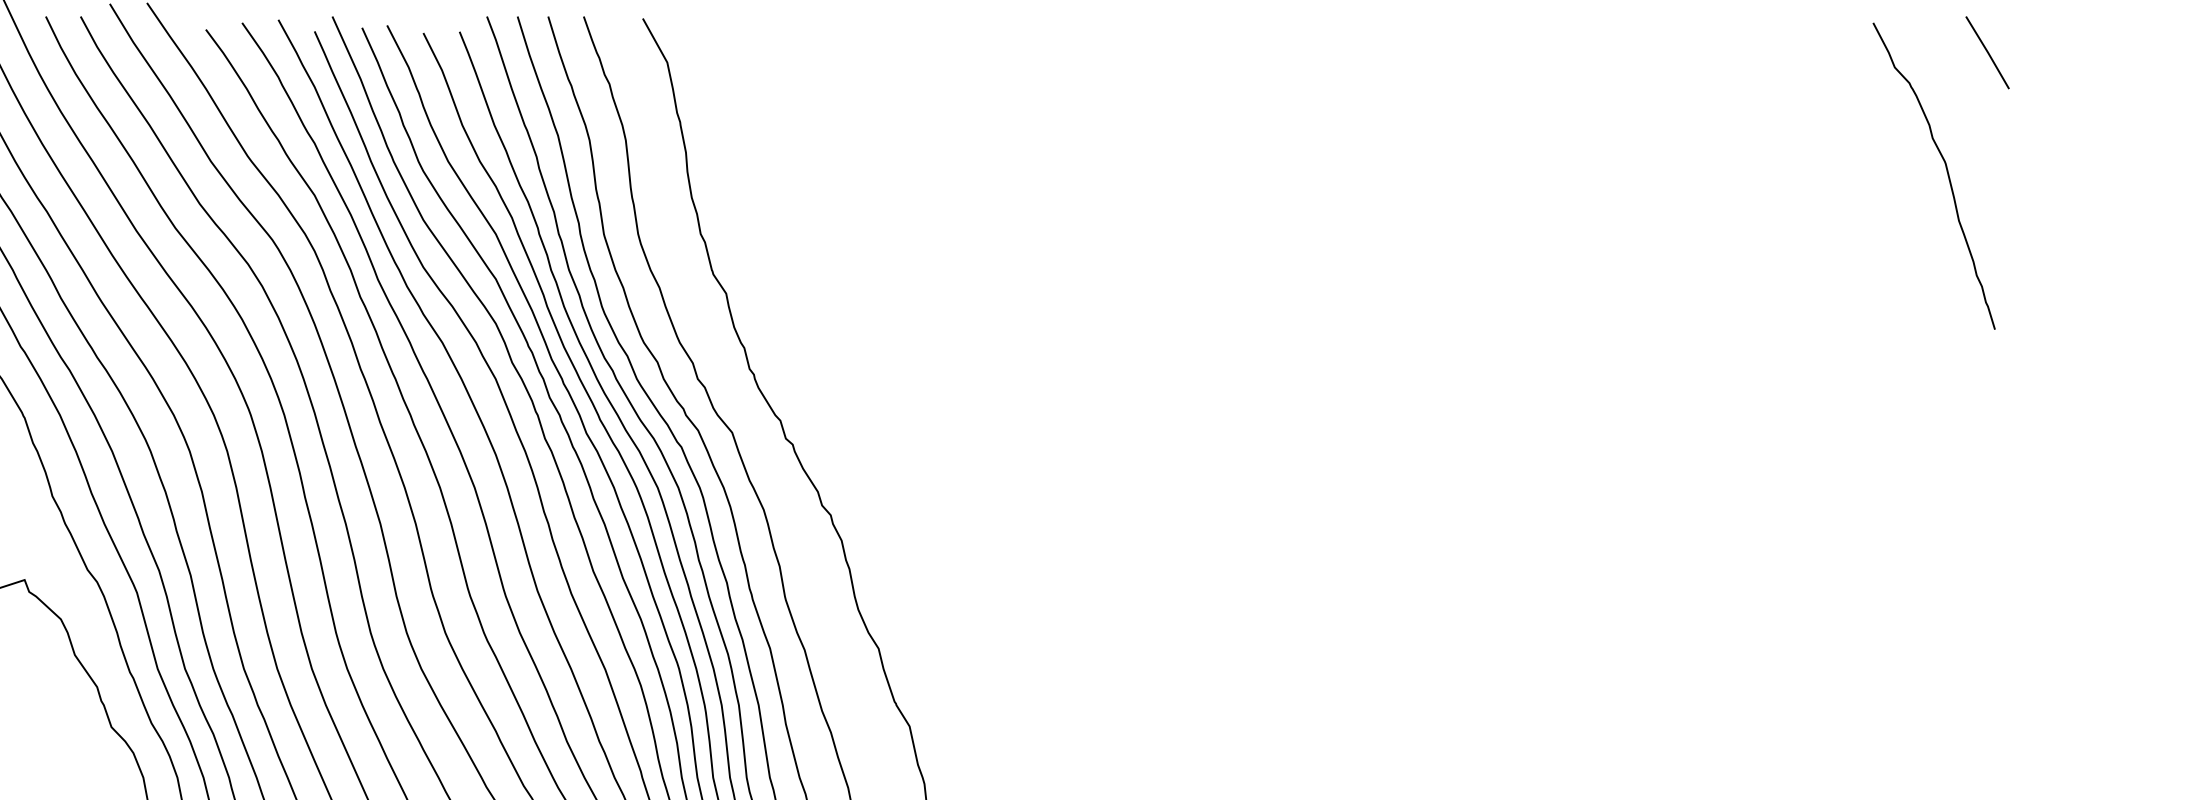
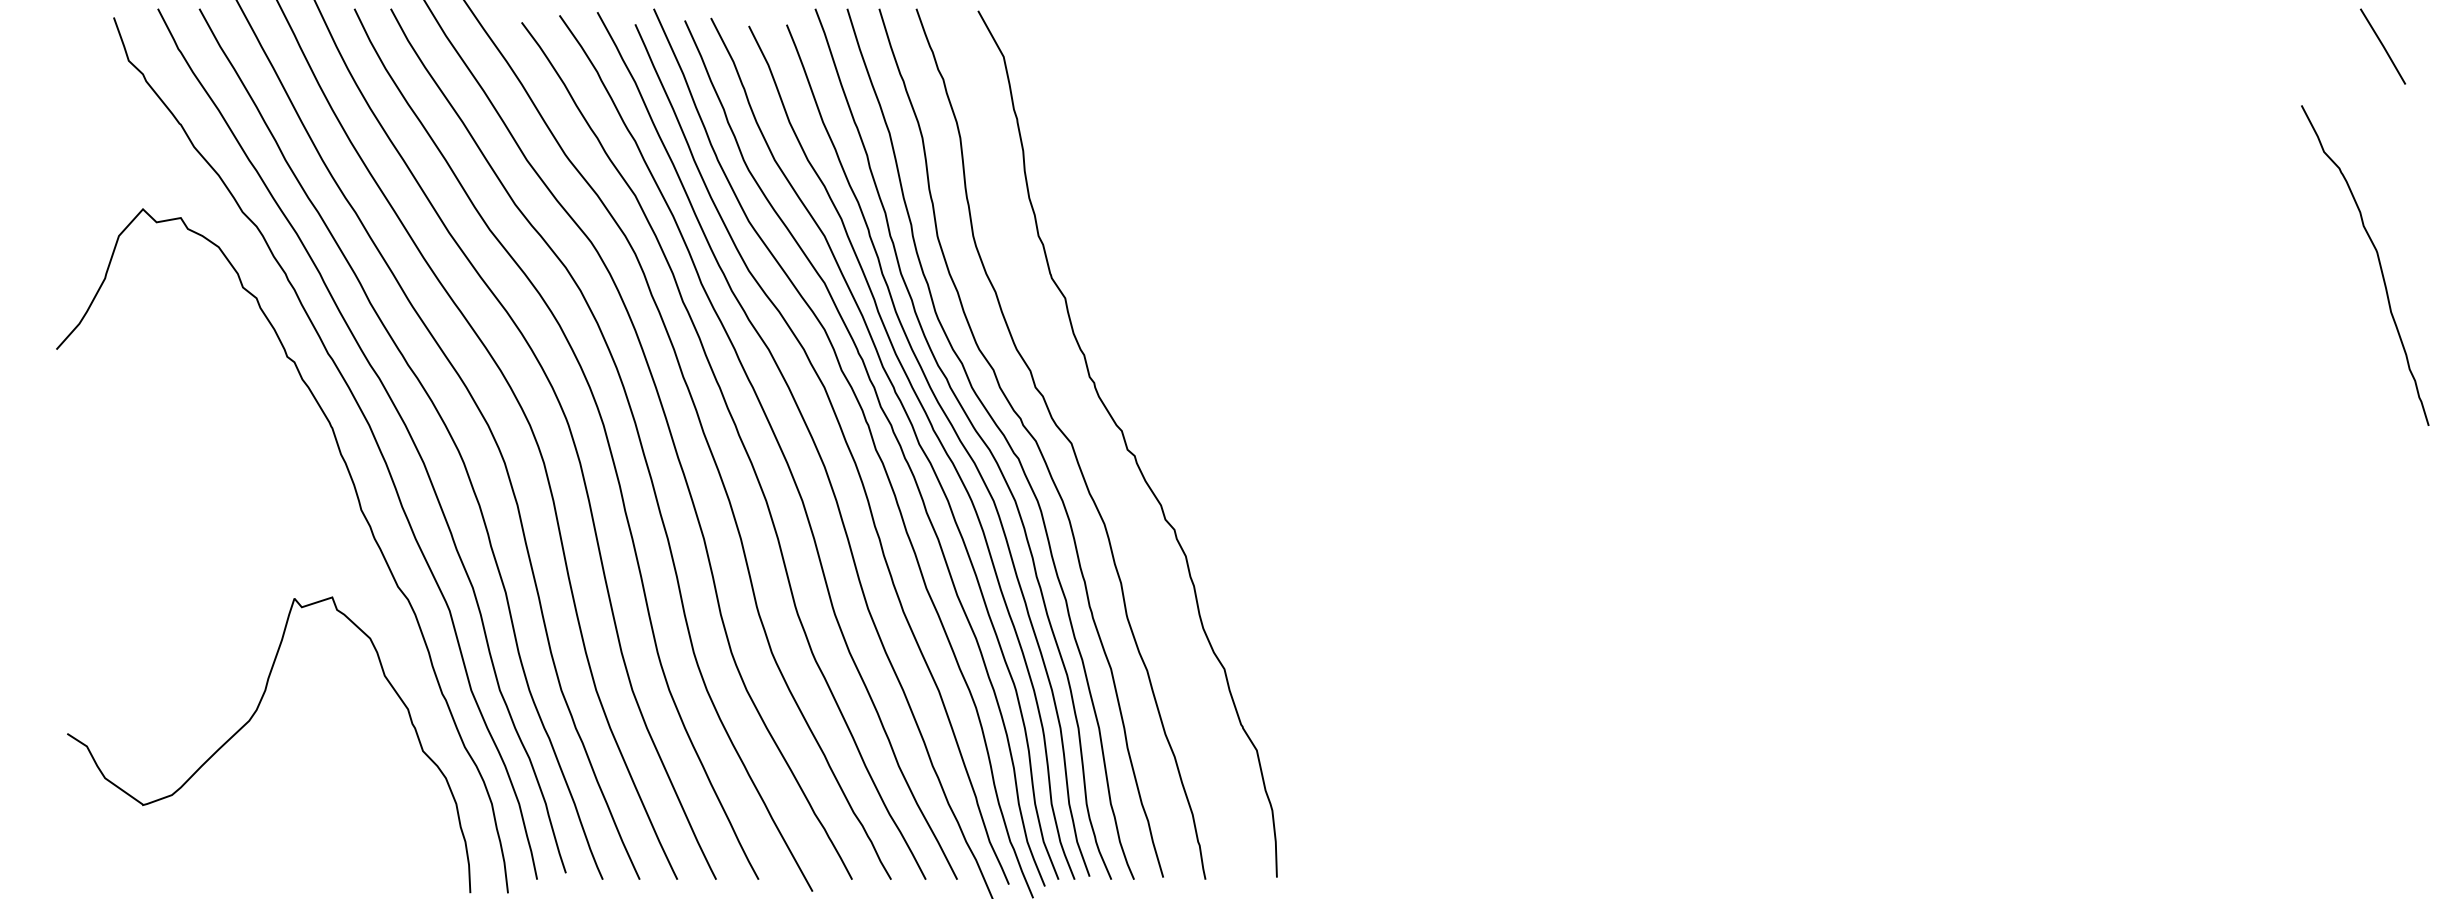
curve: (1946, 173) -> (2378, 262), moved

